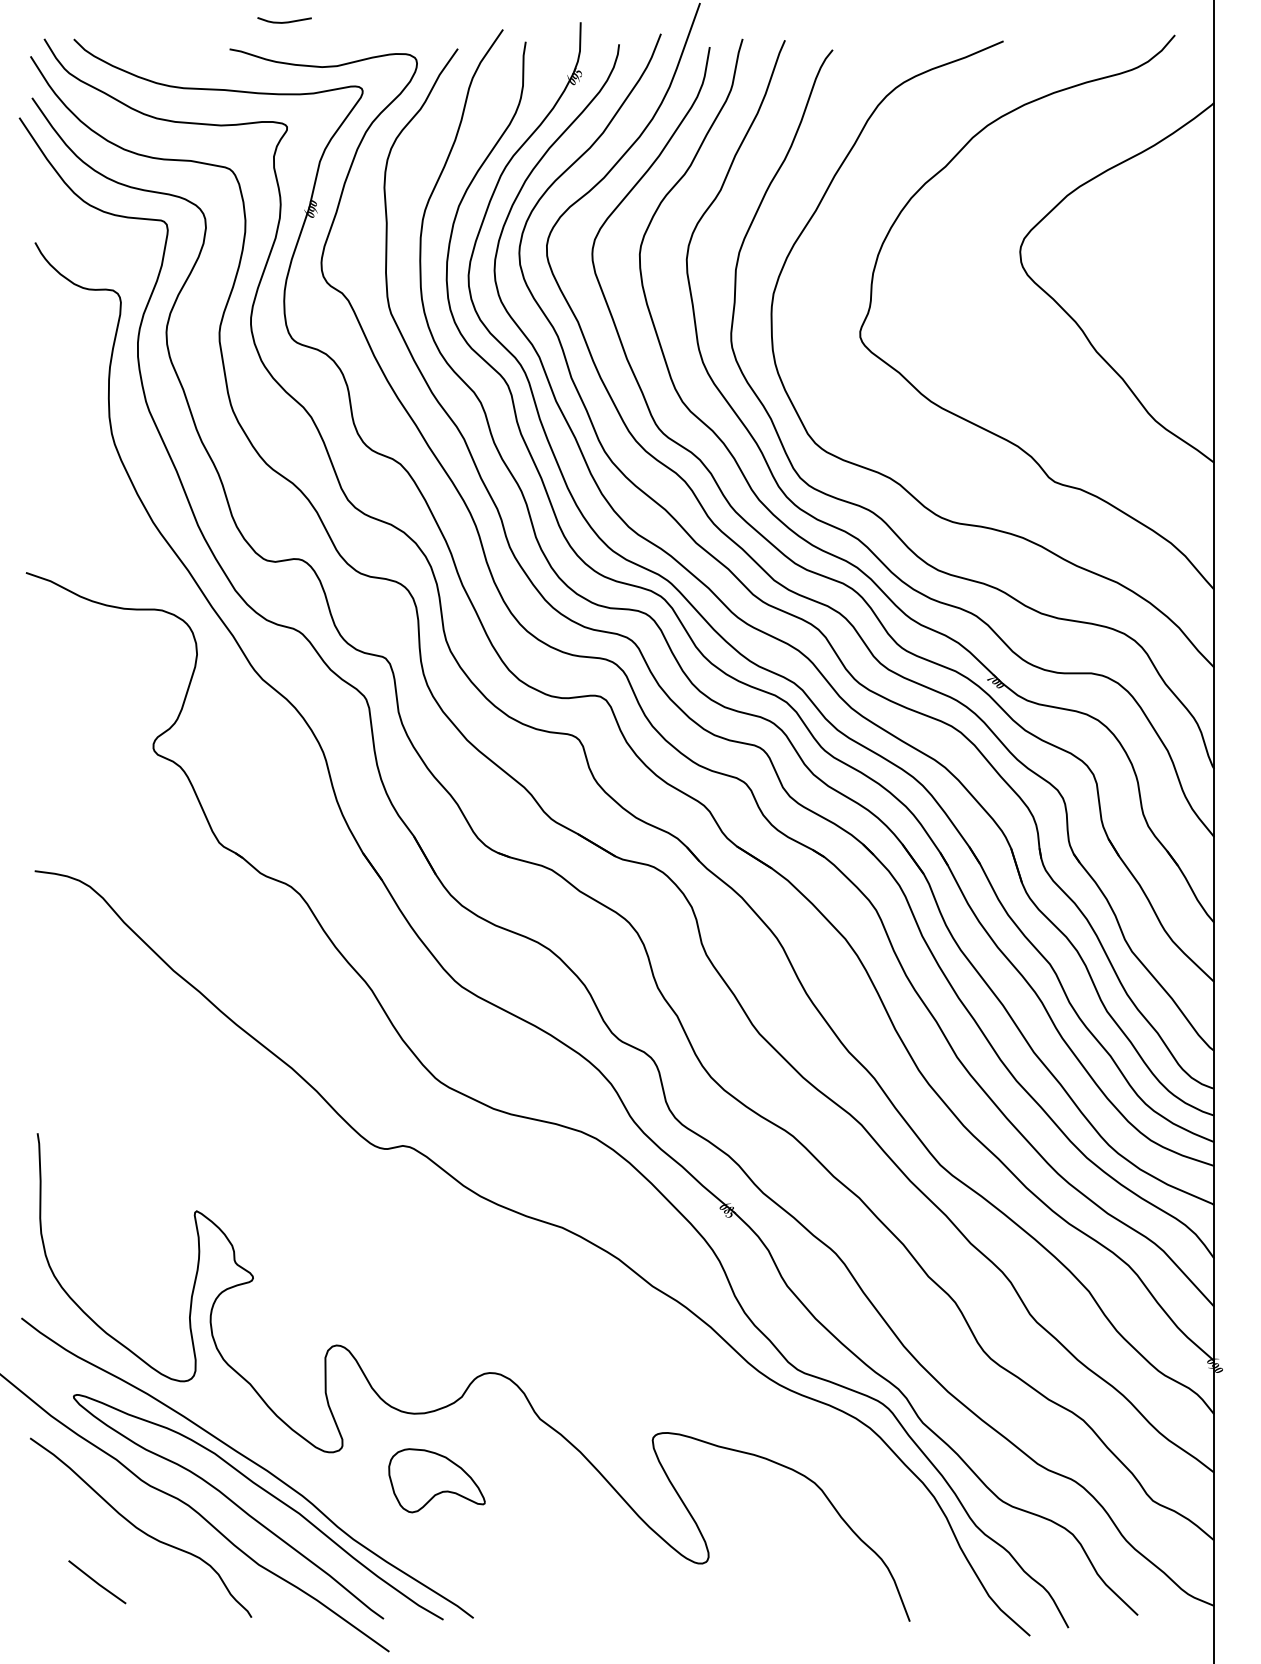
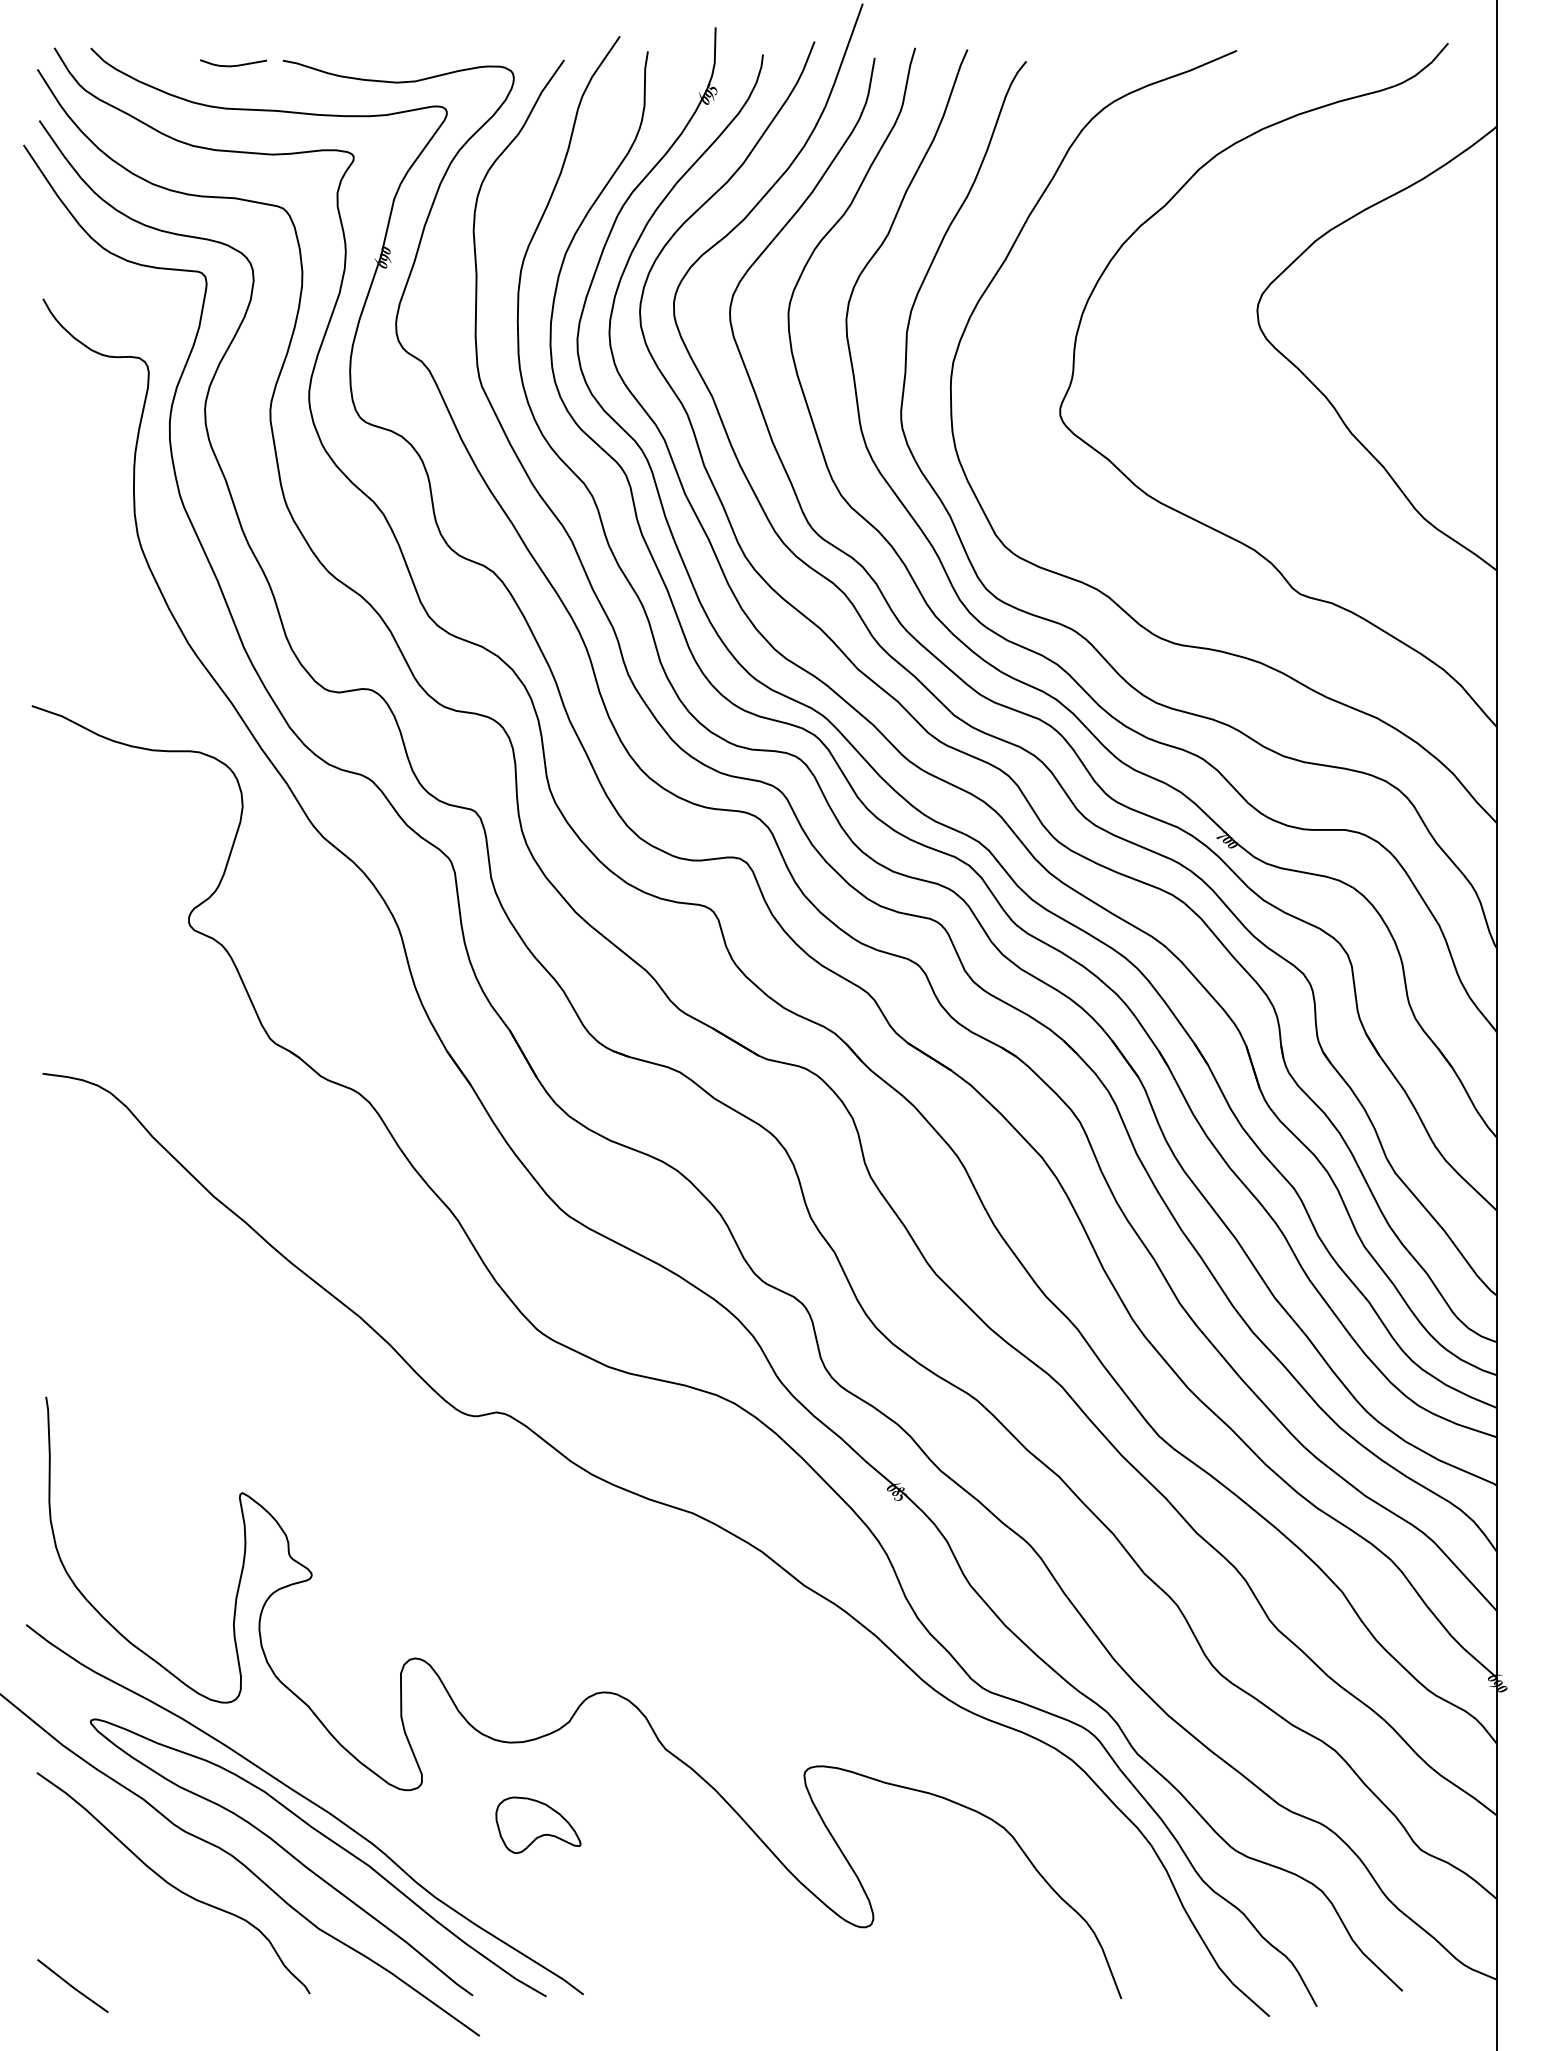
curve: (284, 21) -> (233, 64), moved
part: (436, 1480) -> (537, 1824), size x0.71
line: (97, 1582) -> (73, 1986), moved

